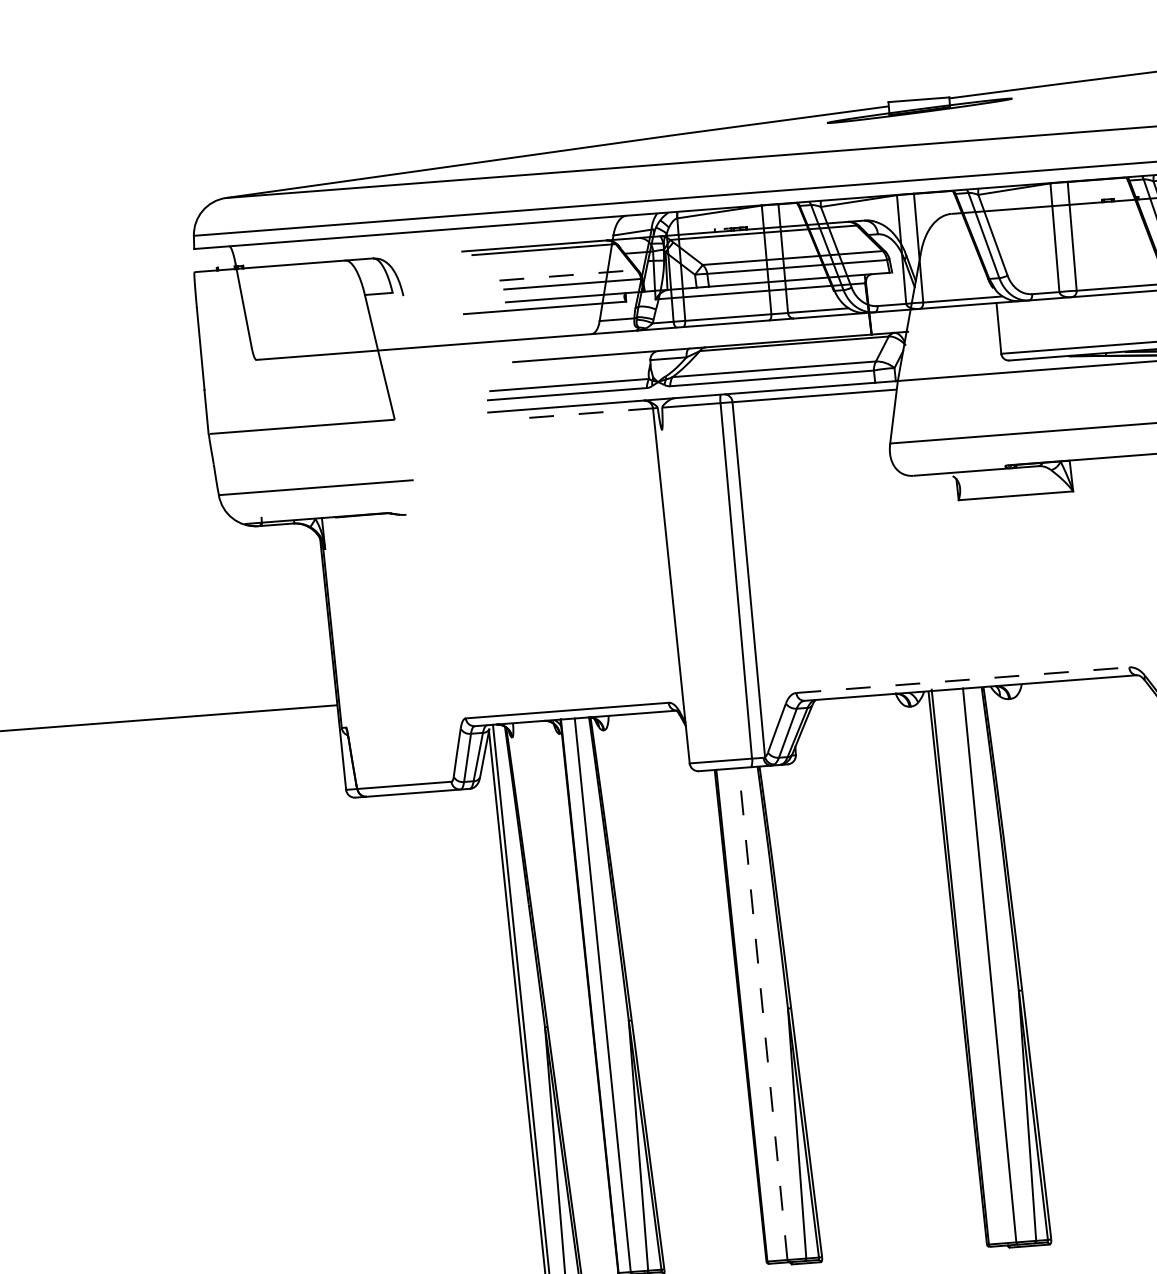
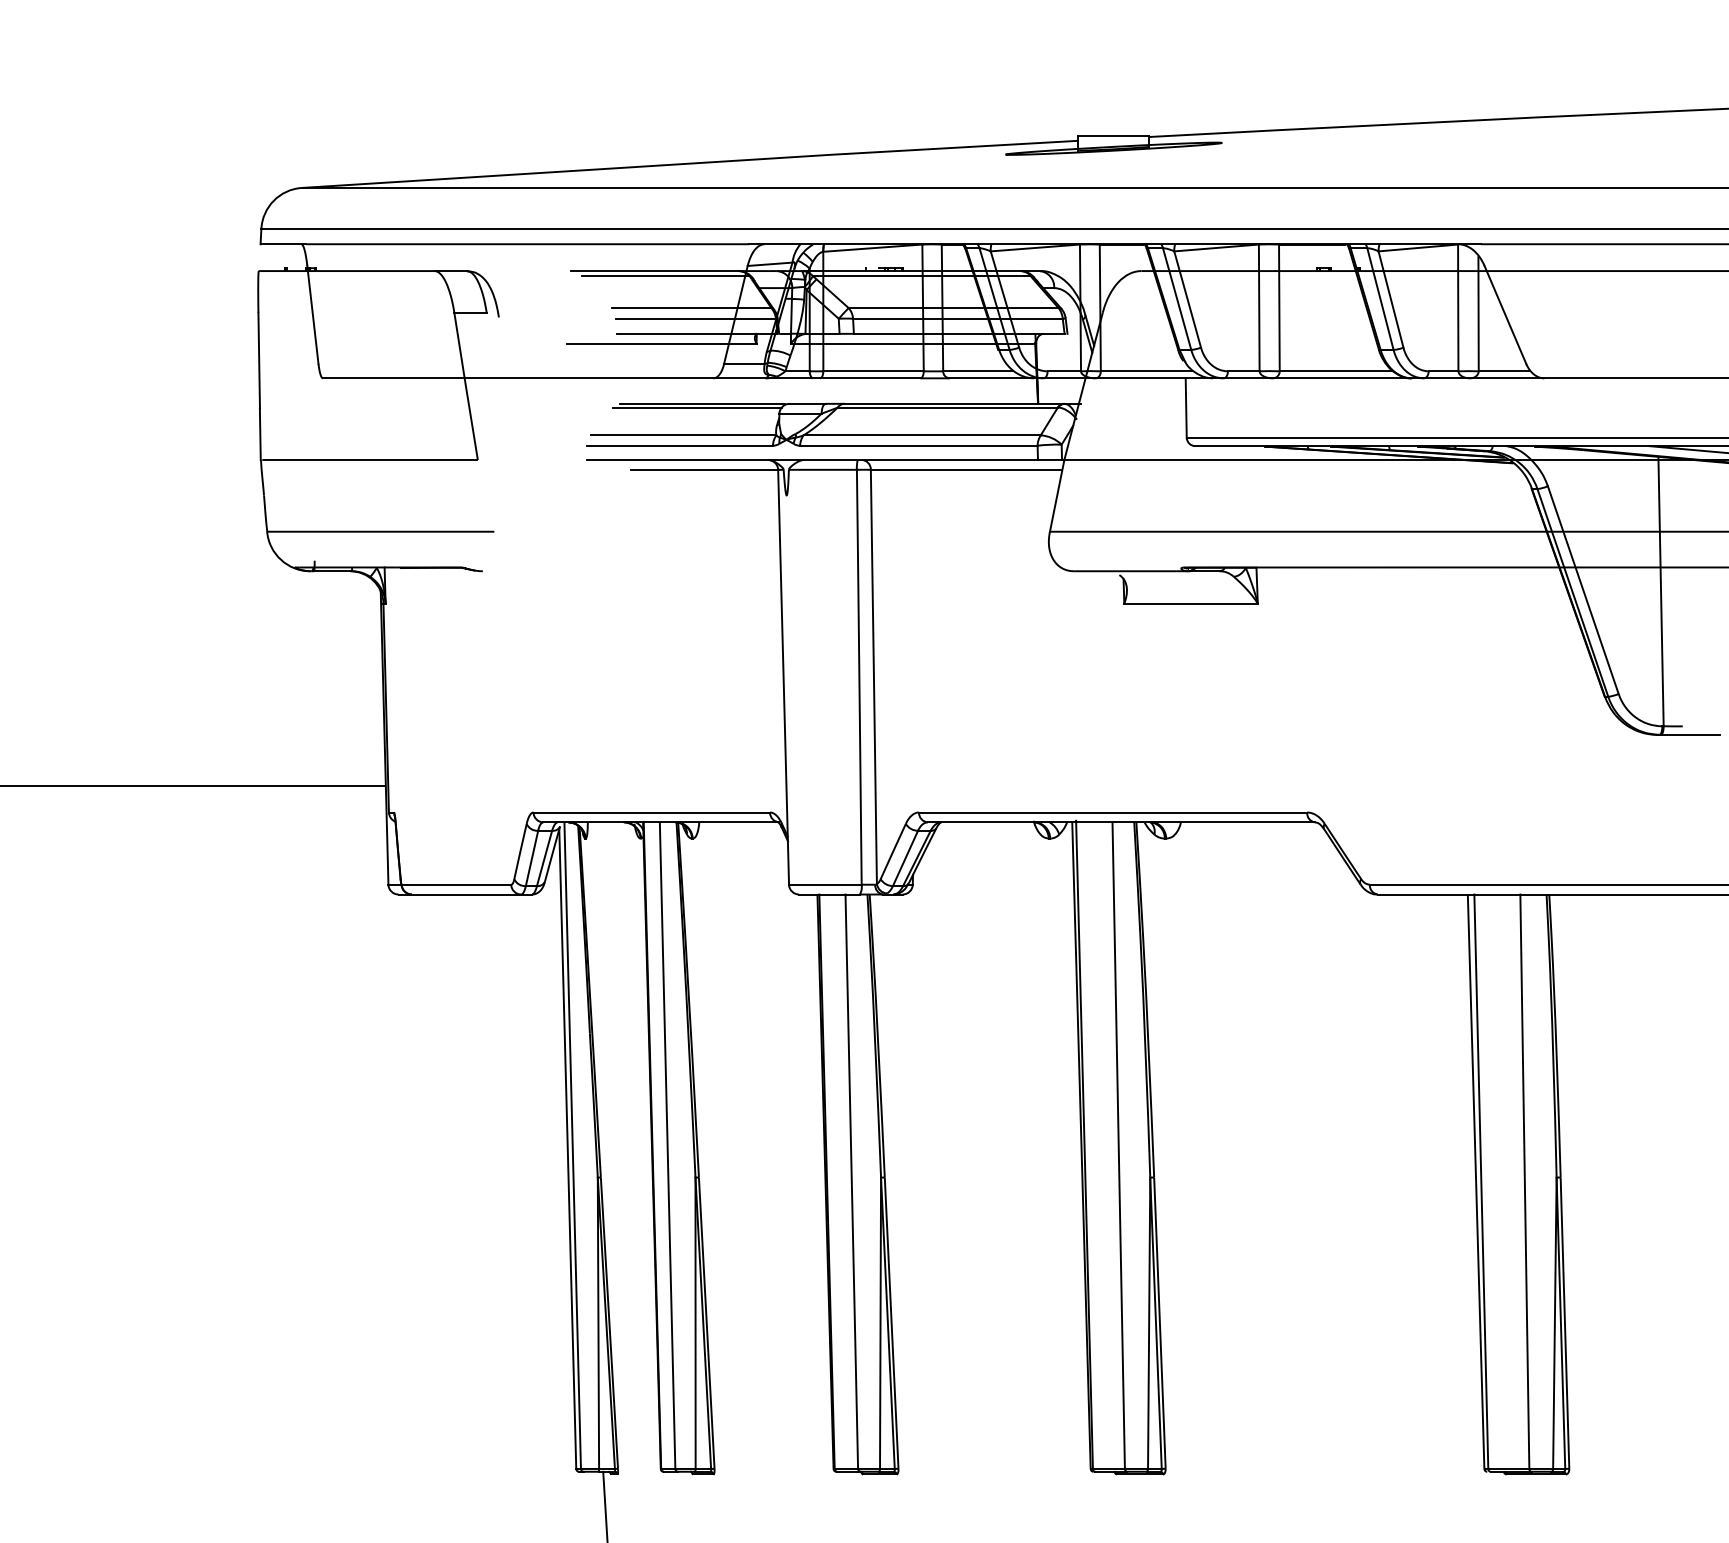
line: (568, 275) -> (691, 308), dashed -> solid
line: (579, 360) -> (697, 407), added
line: (589, 412) -> (704, 469), dashed -> solid
line: (963, 680) -> (1113, 812), dashed -> solid
line: (762, 1013) -> (851, 1181), dashed -> solid

